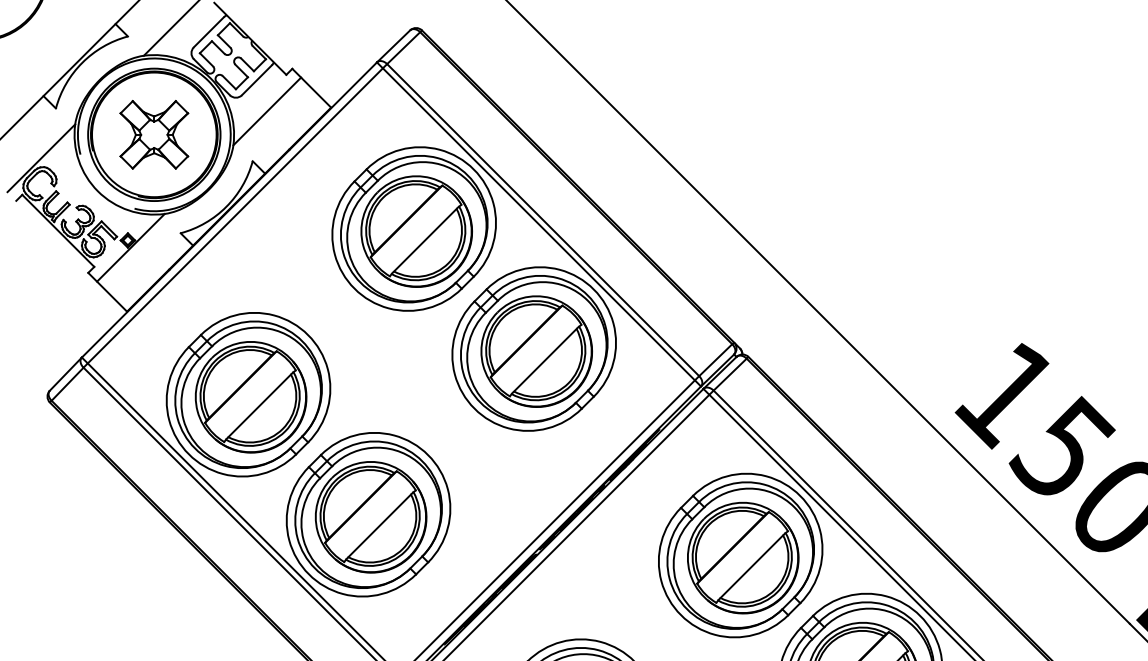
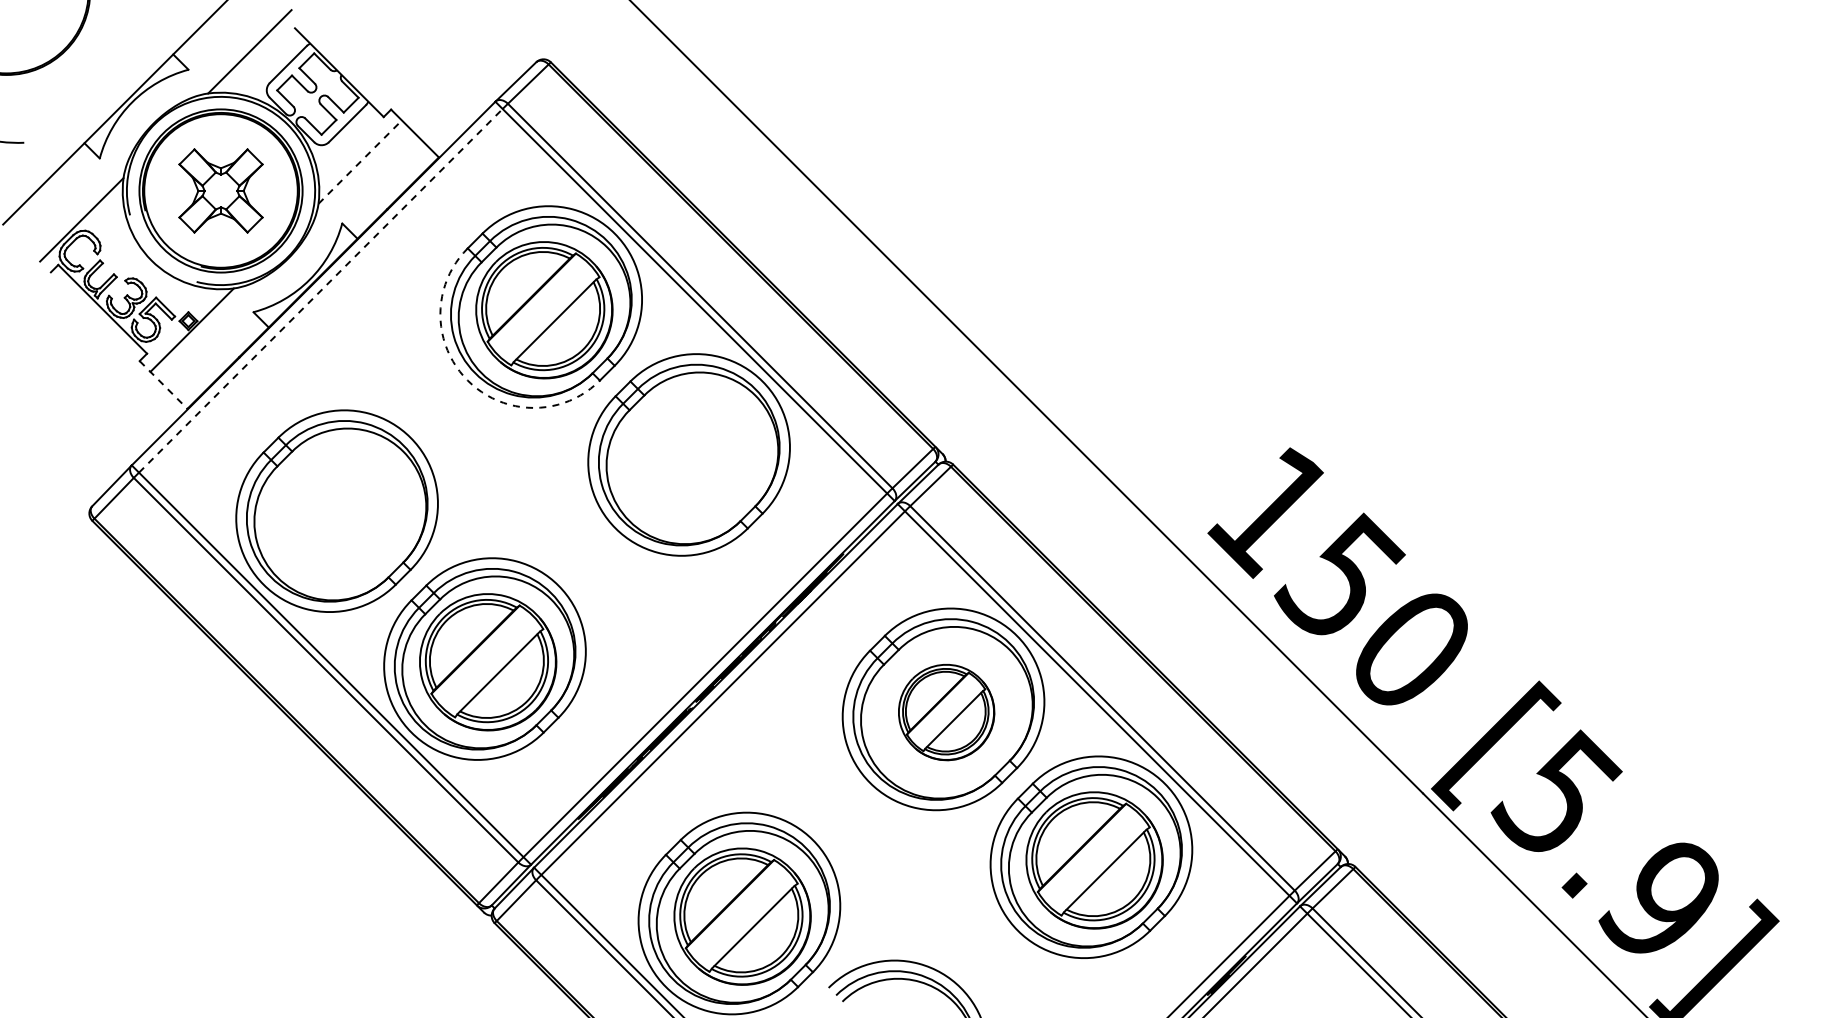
line: (267, 111) -> (360, 162), solid -> dashed
line: (235, 215) -> (321, 290), solid -> dashed
arc: (354, 288) -> (467, 380), solid -> dashed
line: (107, 291) -> (163, 384), solid -> dashed
part: (536, 351) -> (692, 458), removed
part: (251, 397) -> (340, 514), removed
part: (743, 558) -> (946, 712), size x0.7

